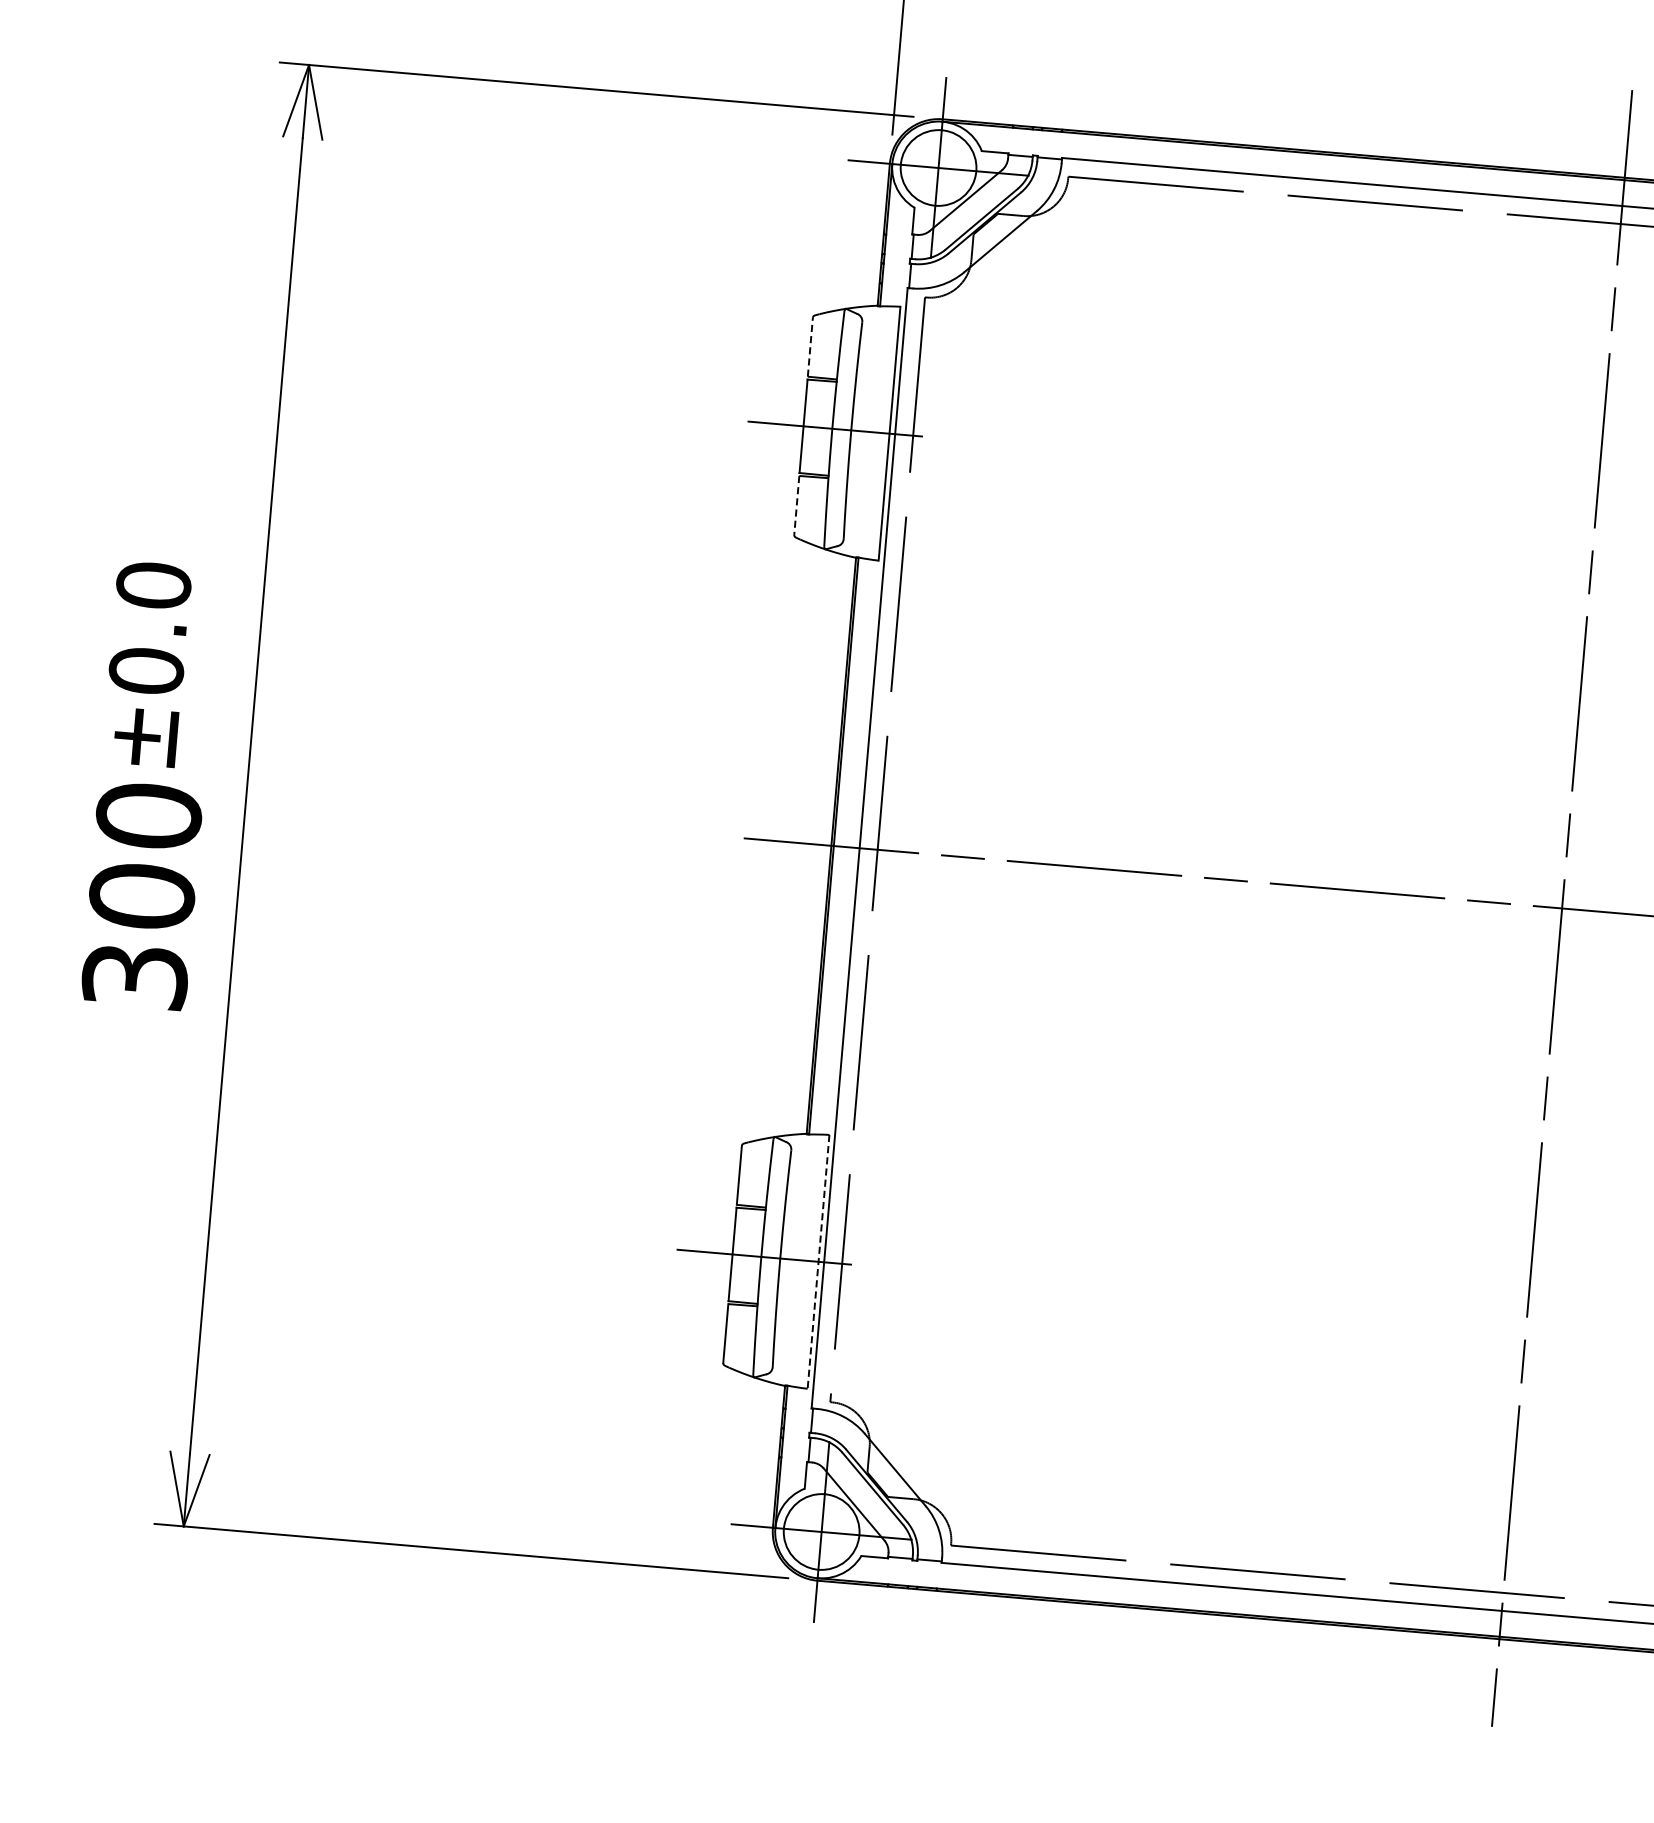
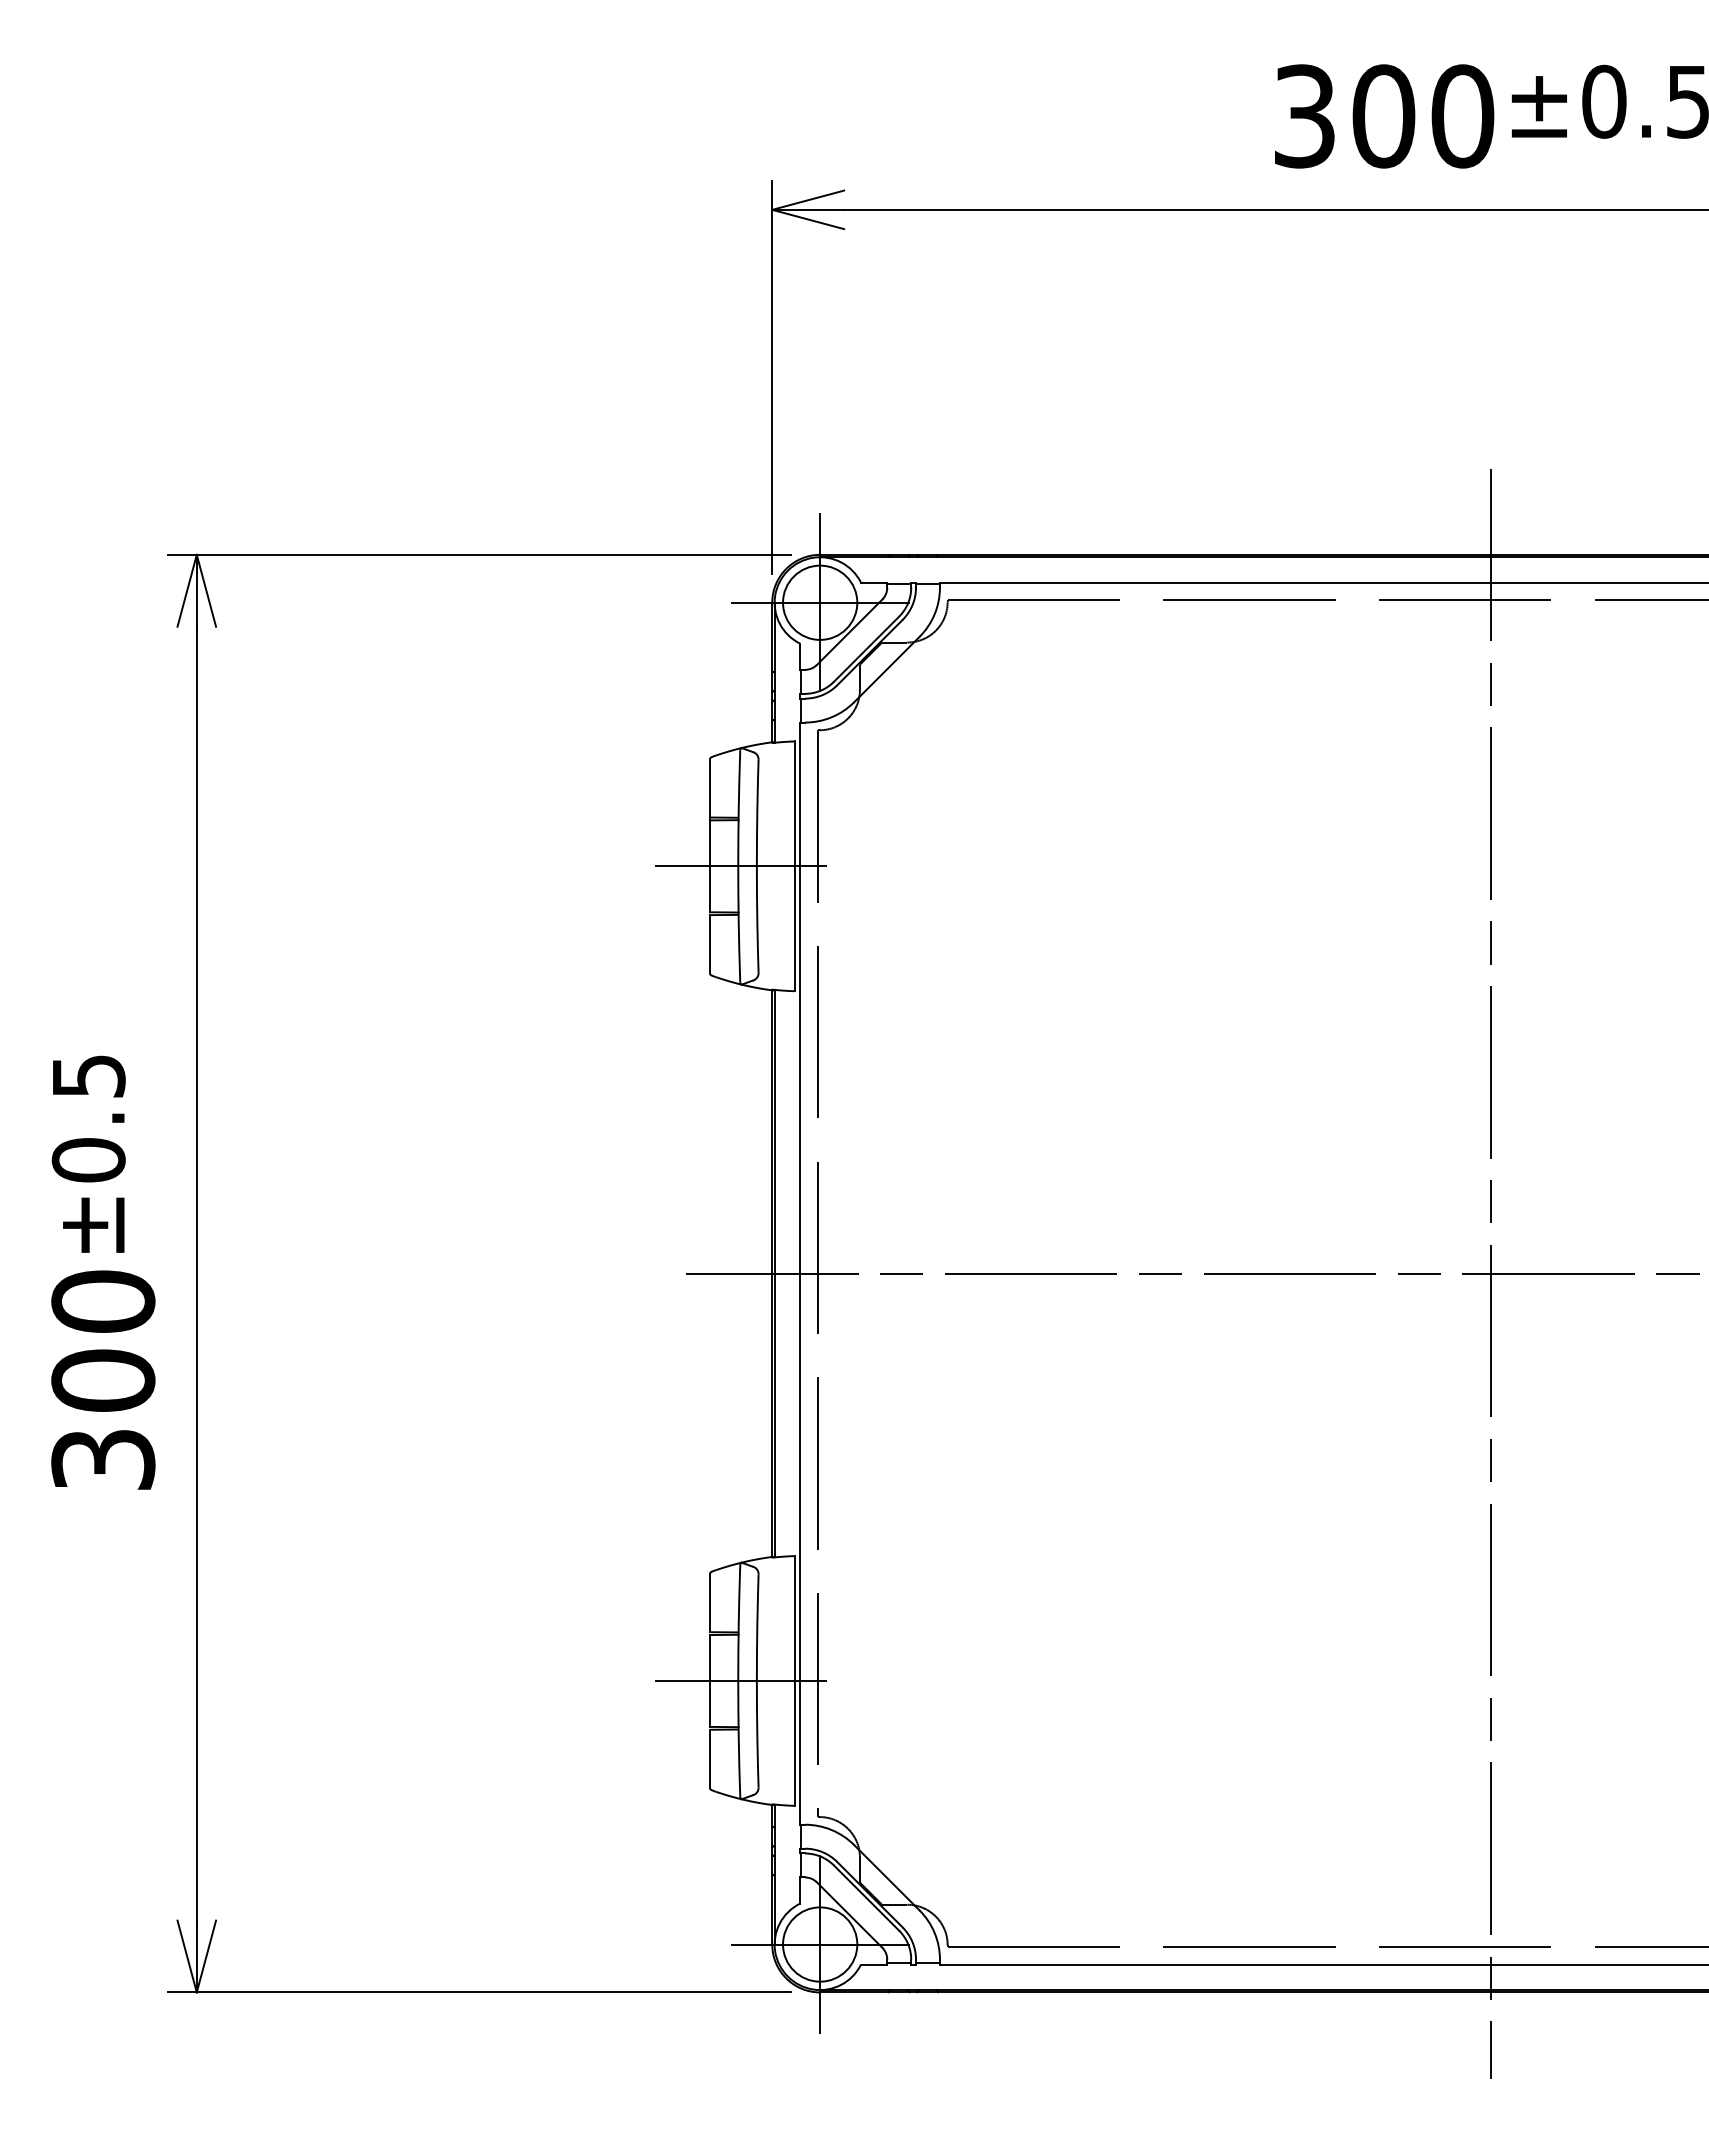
line: (809, 347) -> (709, 788), dashed -> solid
line: (796, 505) -> (709, 944), dashed -> solid
text: (153, 585) -> (88, 1076), ±0.0 -> ±0.5
line: (818, 1261) -> (794, 1680), dashed -> solid

